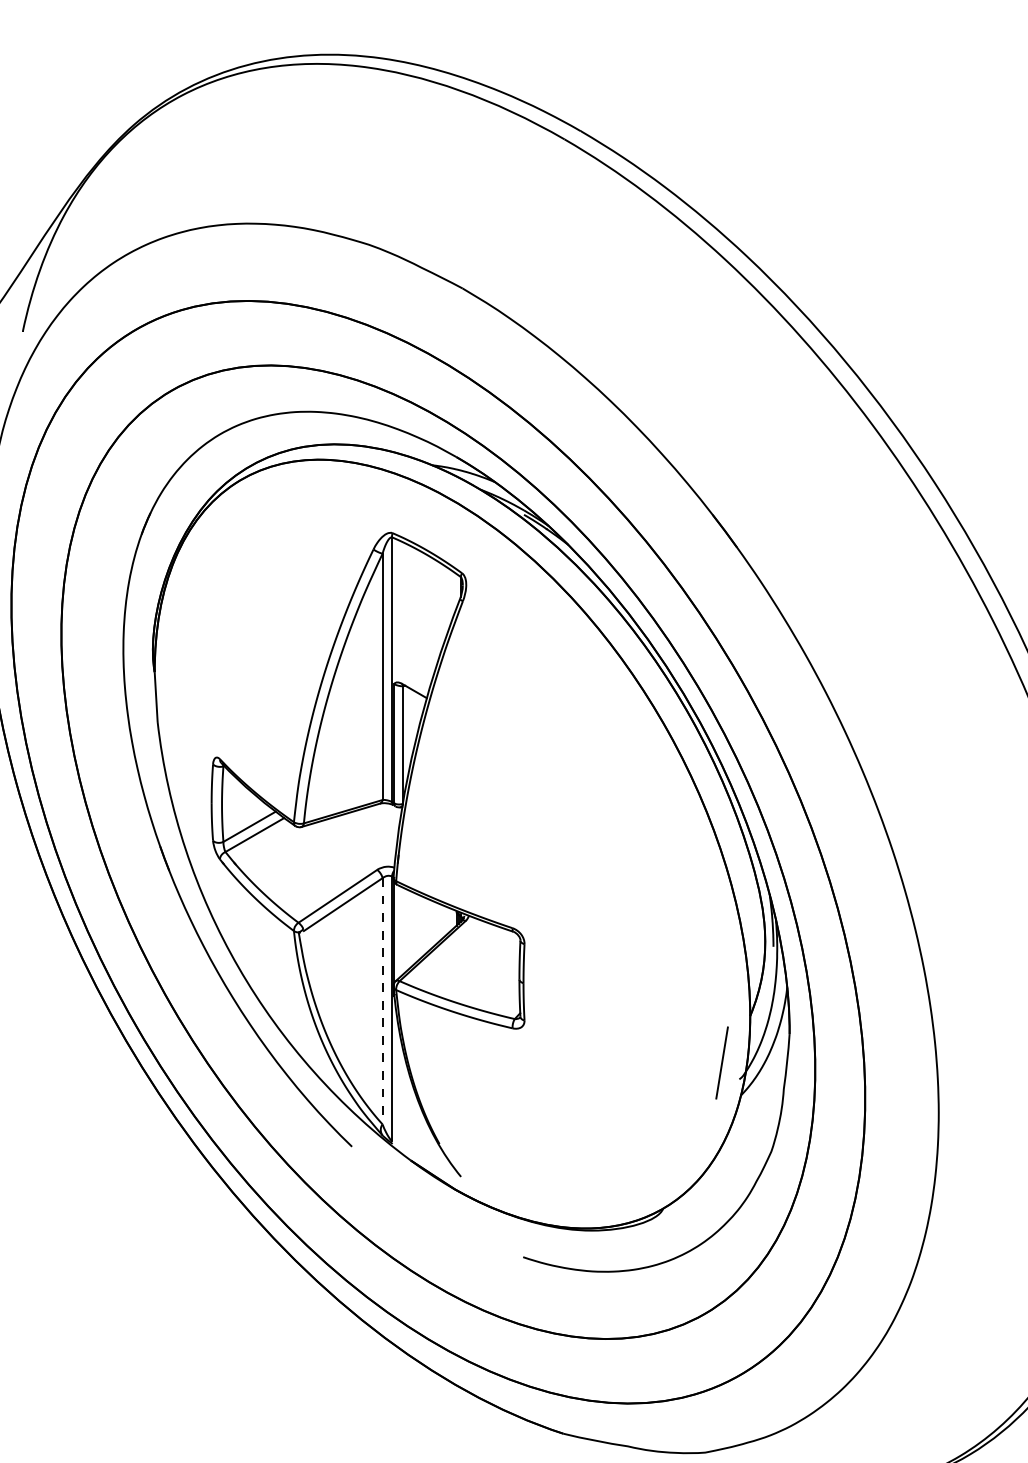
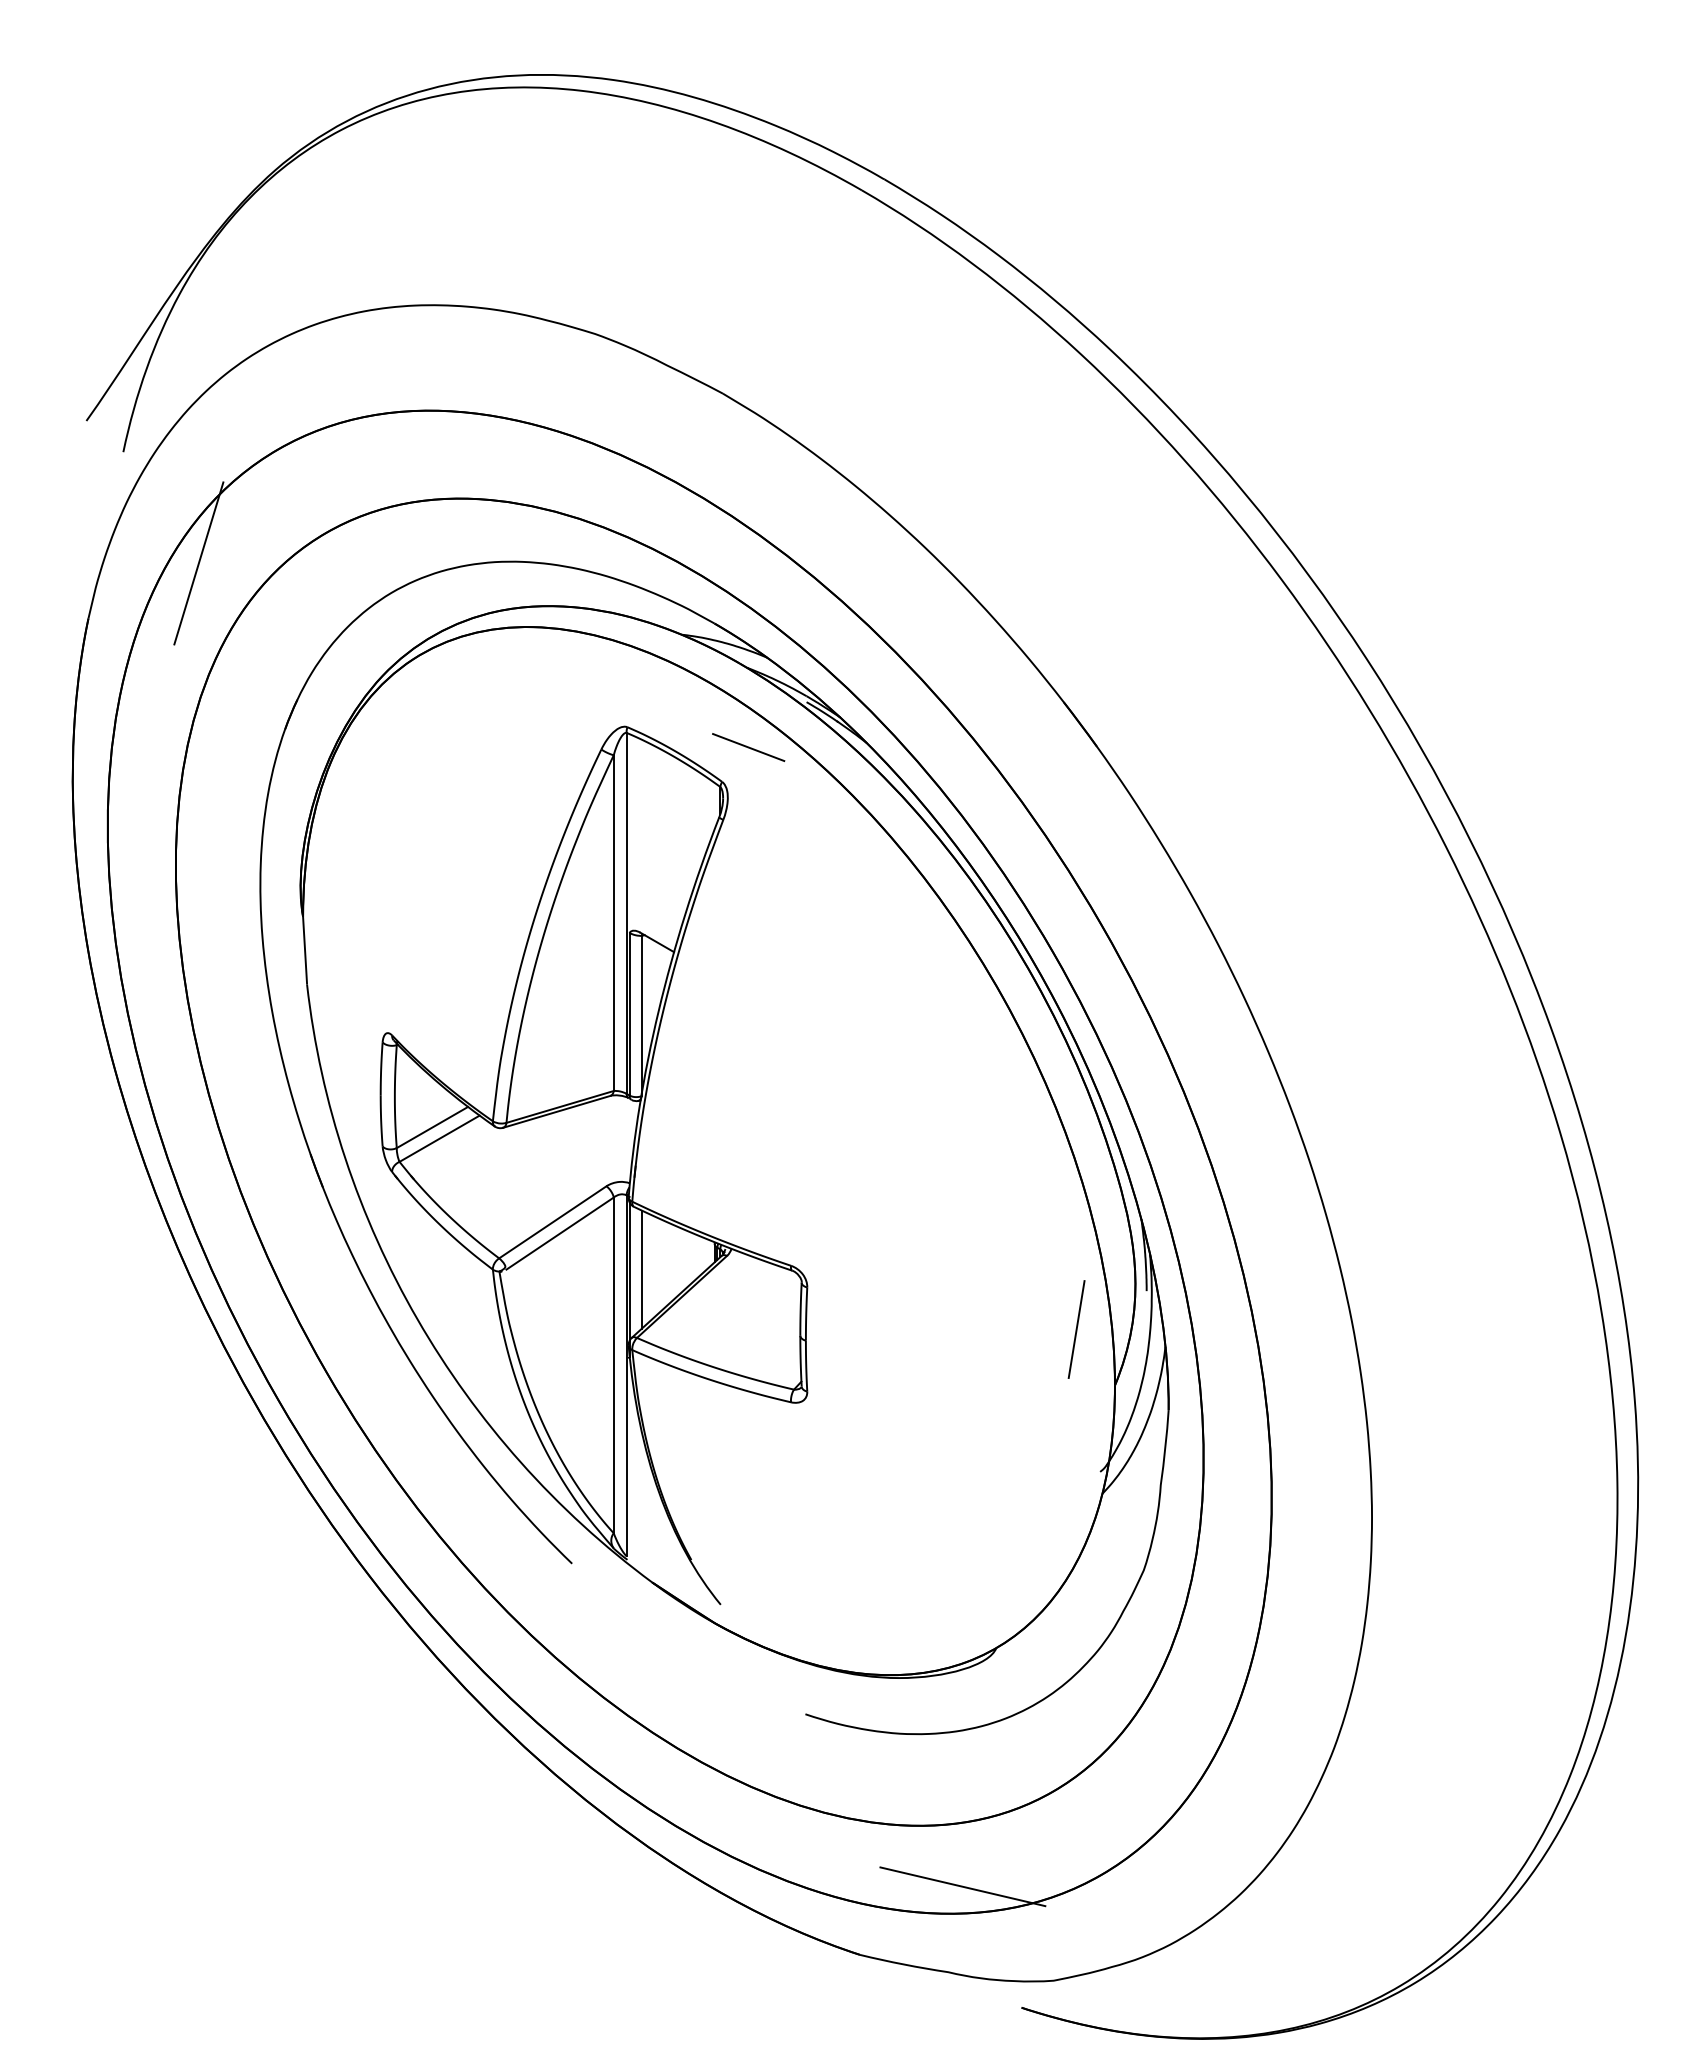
line: (78, 413) -> (198, 563), added
line: (481, 548) -> (748, 747), added
line: (402, 930) -> (641, 1269), added
line: (382, 1001) -> (613, 1365), dashed -> solid
line: (722, 1062) -> (1076, 1329), moved
line: (638, 1383) -> (962, 1886), added

